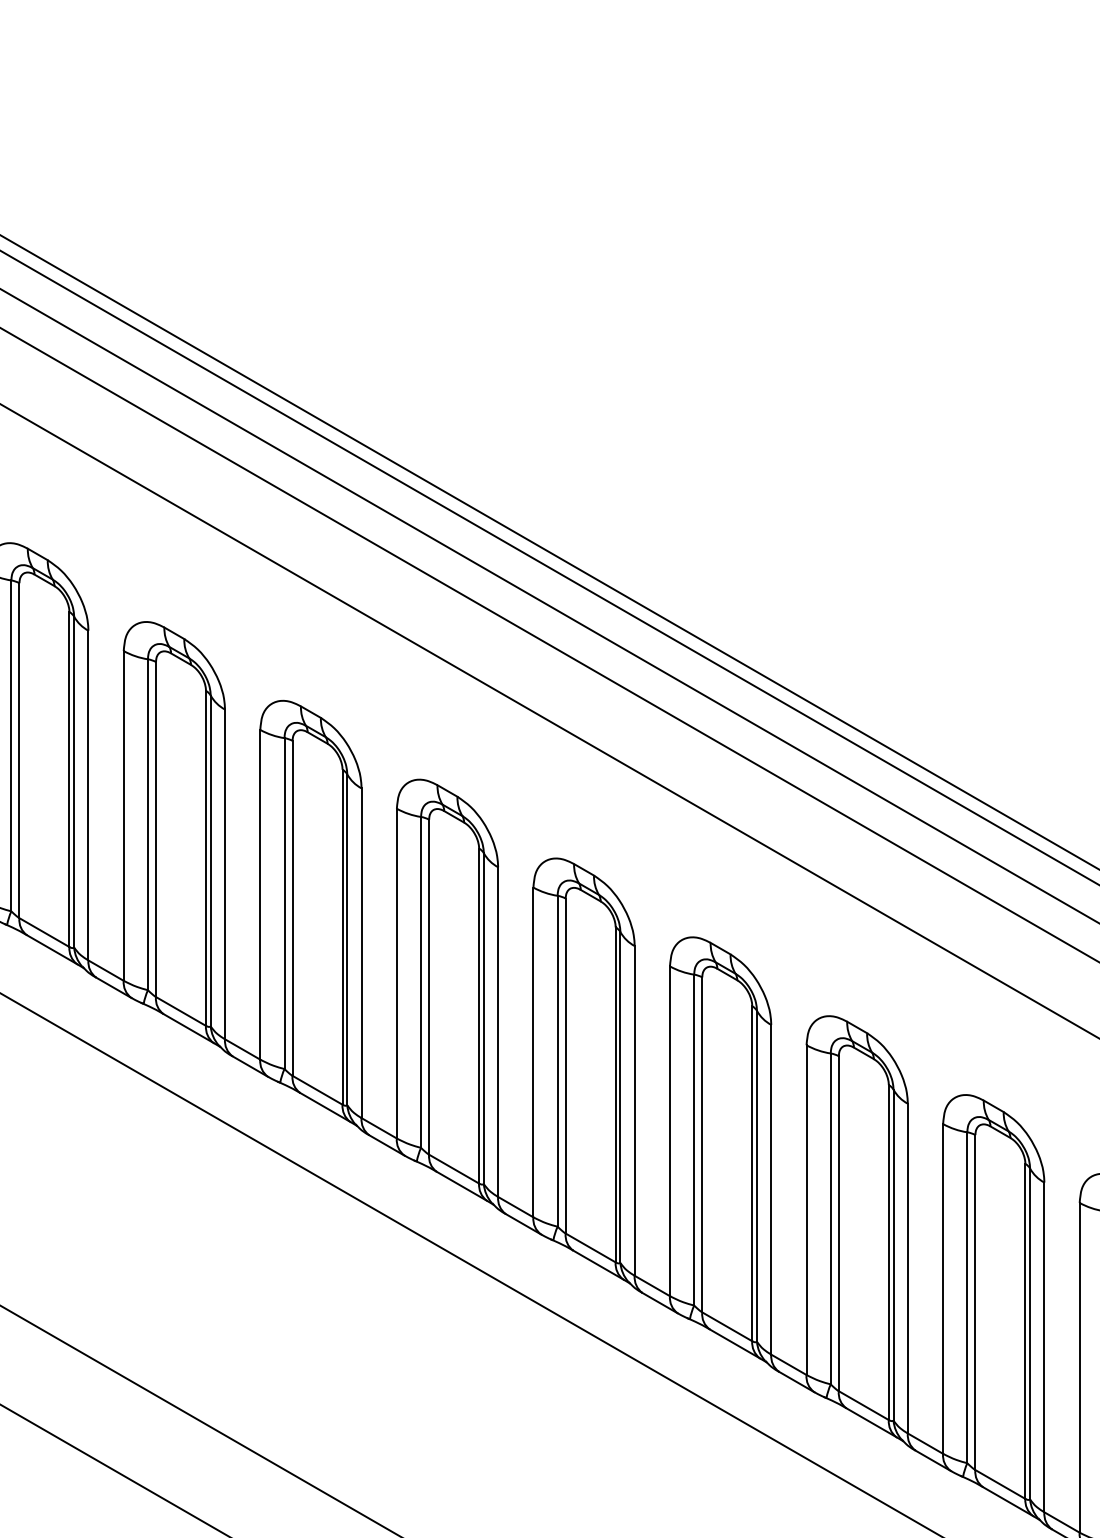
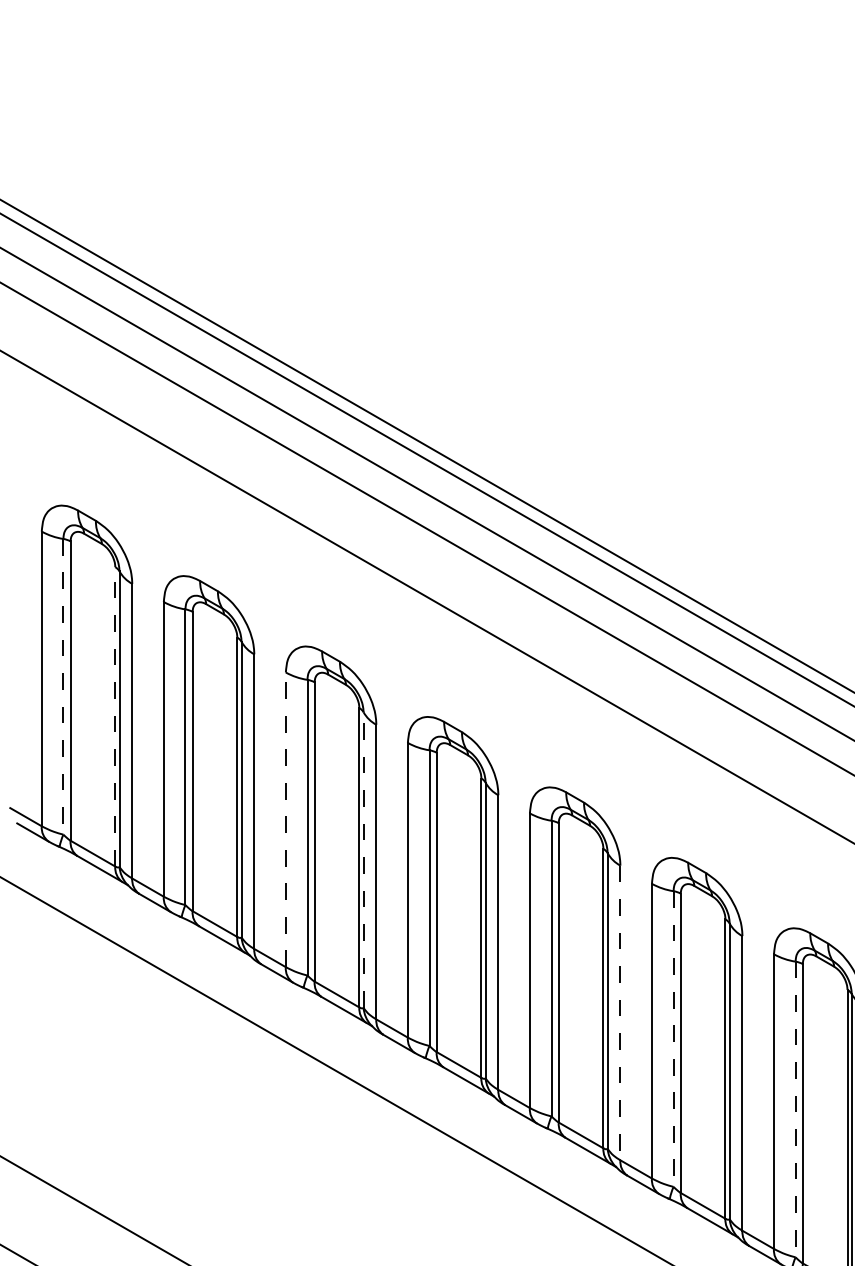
line: (11, 746) -> (63, 687), solid -> dashed
line: (69, 779) -> (115, 716), solid -> dashed
line: (260, 894) -> (286, 819), solid -> dashed
line: (347, 939) -> (363, 859), solid -> dashed
line: (634, 1110) -> (620, 1012), solid -> dashed
line: (694, 1140) -> (673, 1039), solid -> dashed
line: (830, 1219) -> (795, 1110), solid -> dashed

